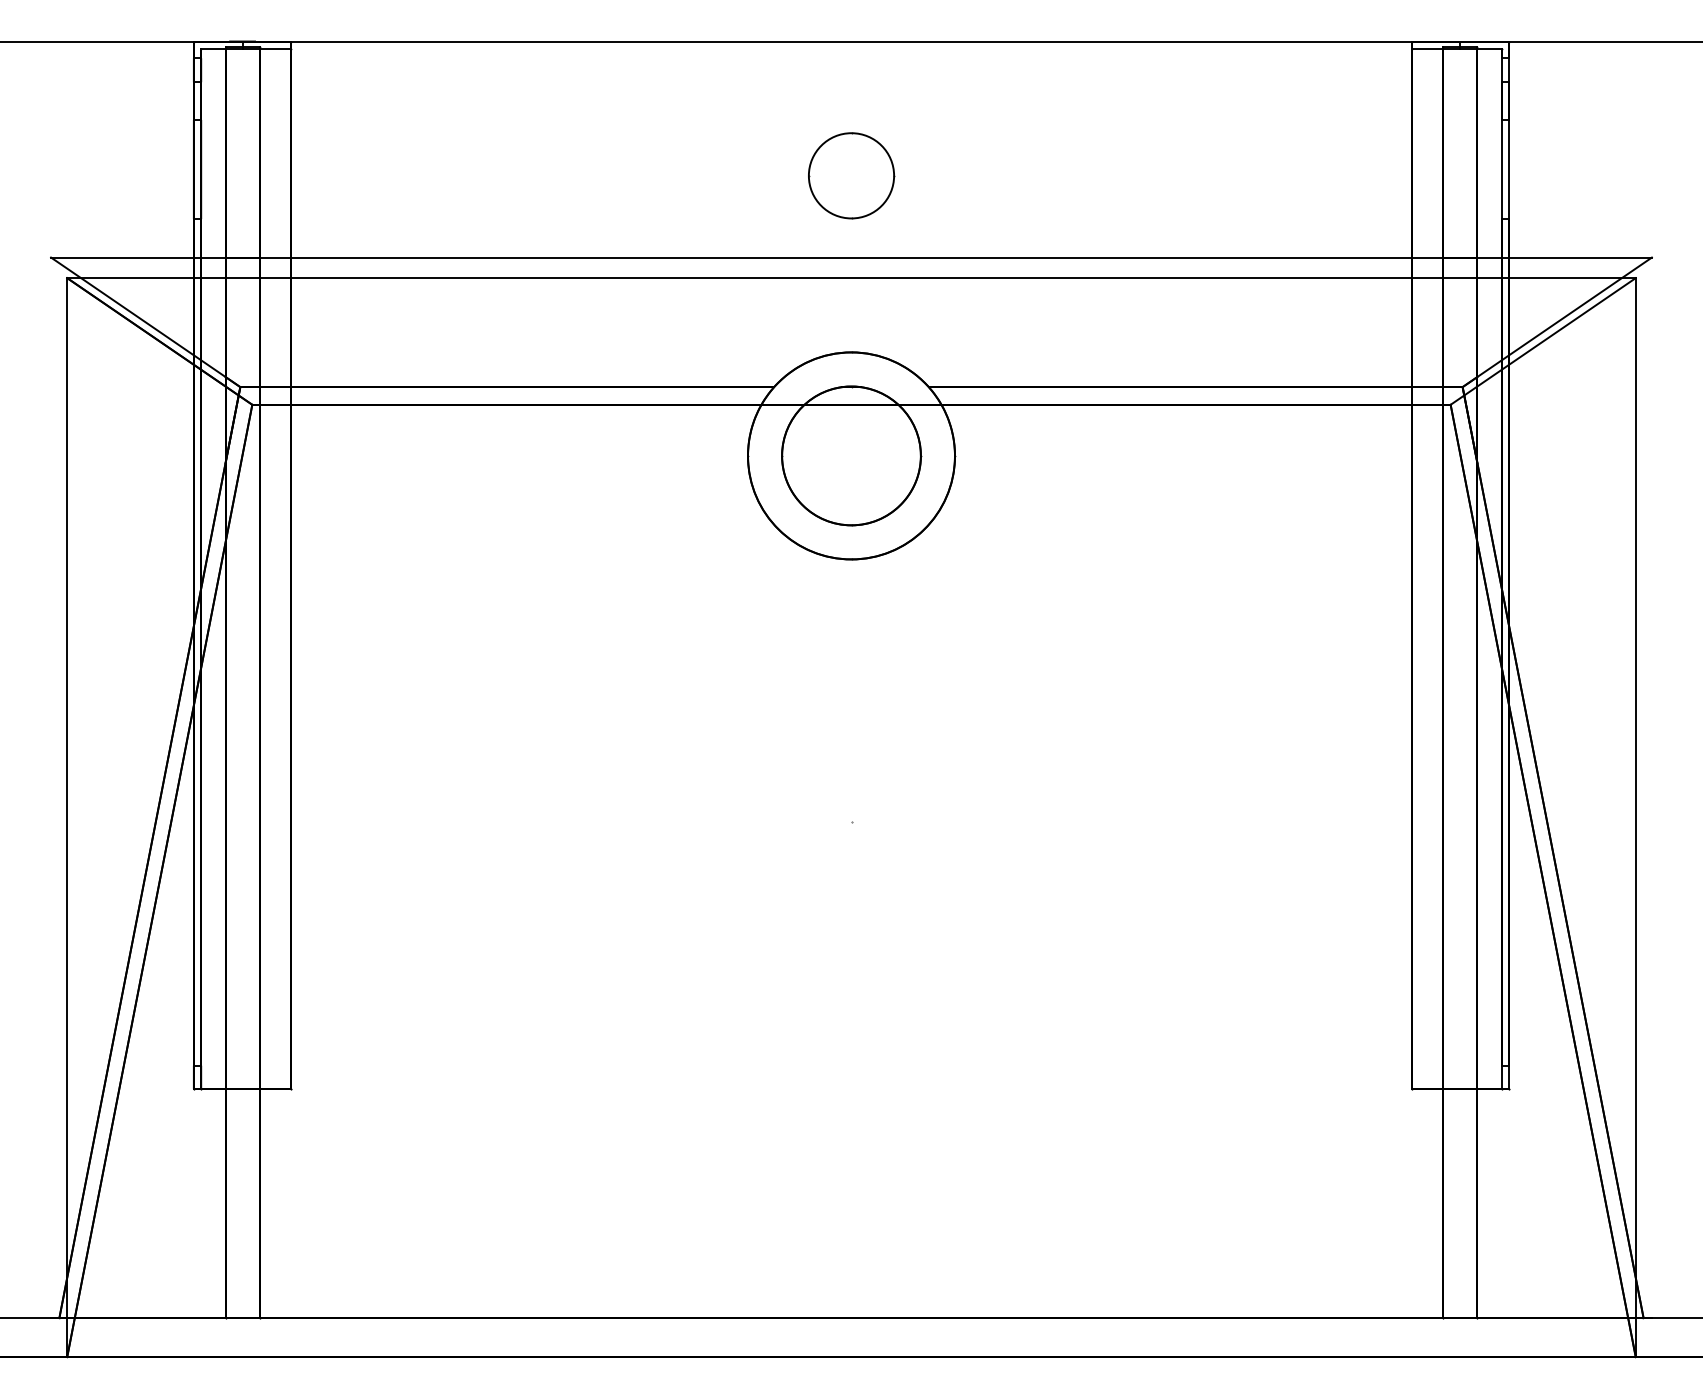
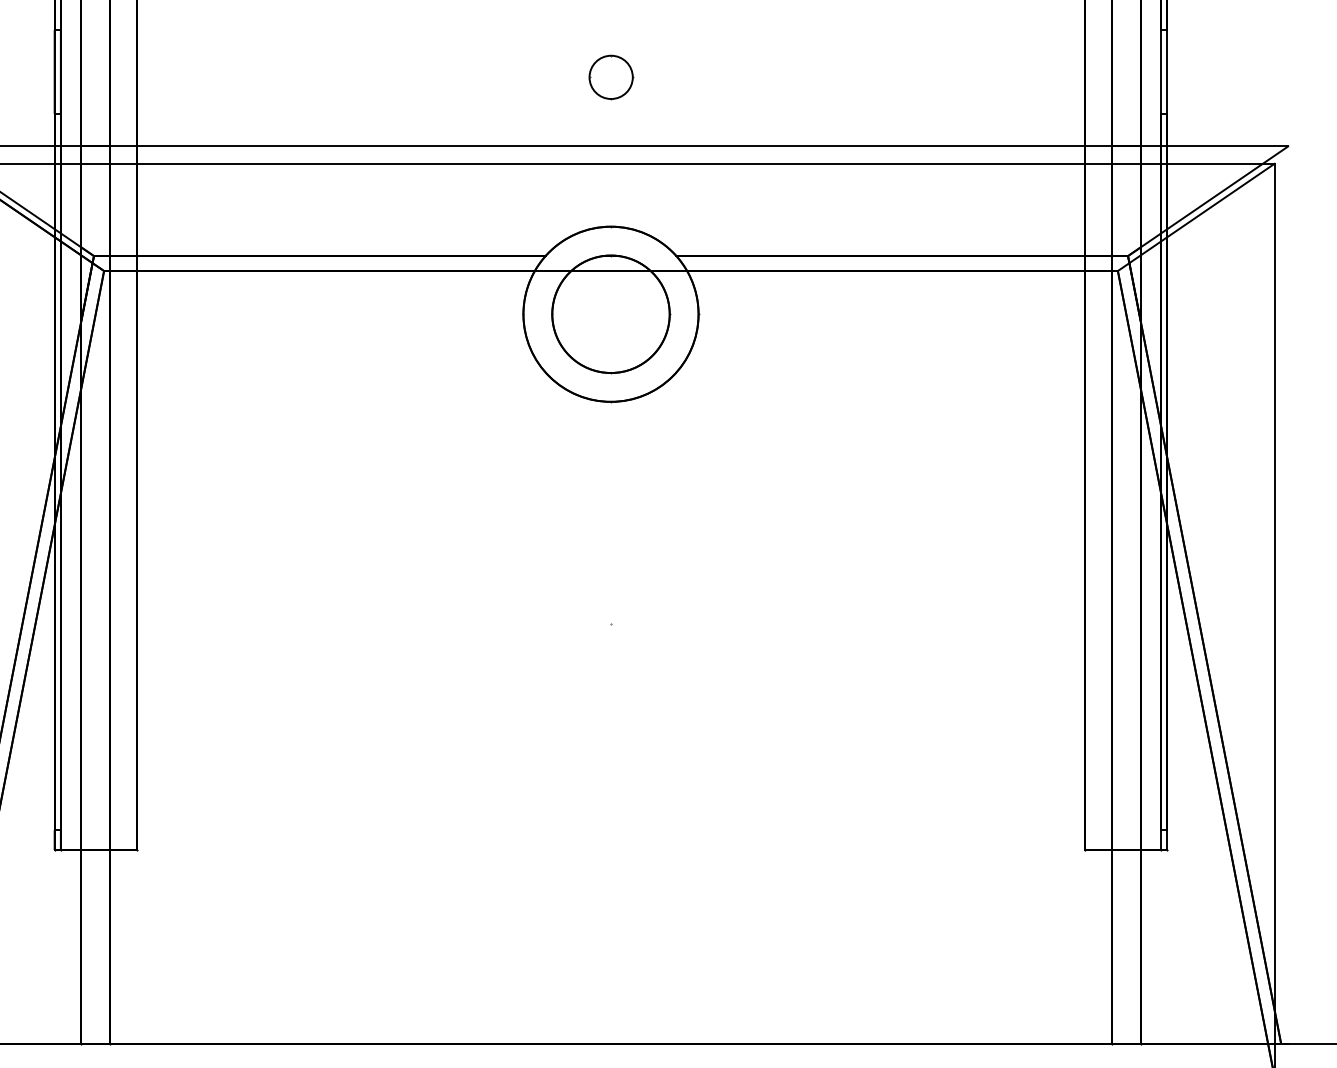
circle: (851, 175) -> (611, 77), size x0.6

